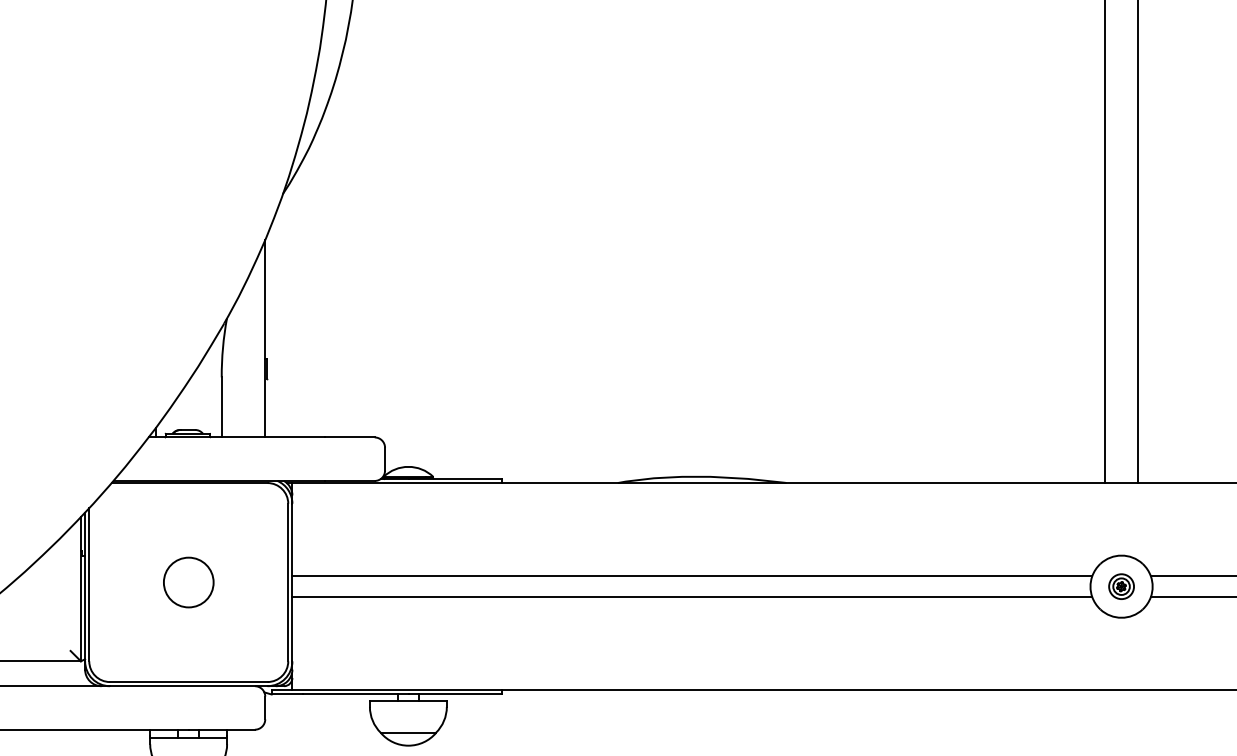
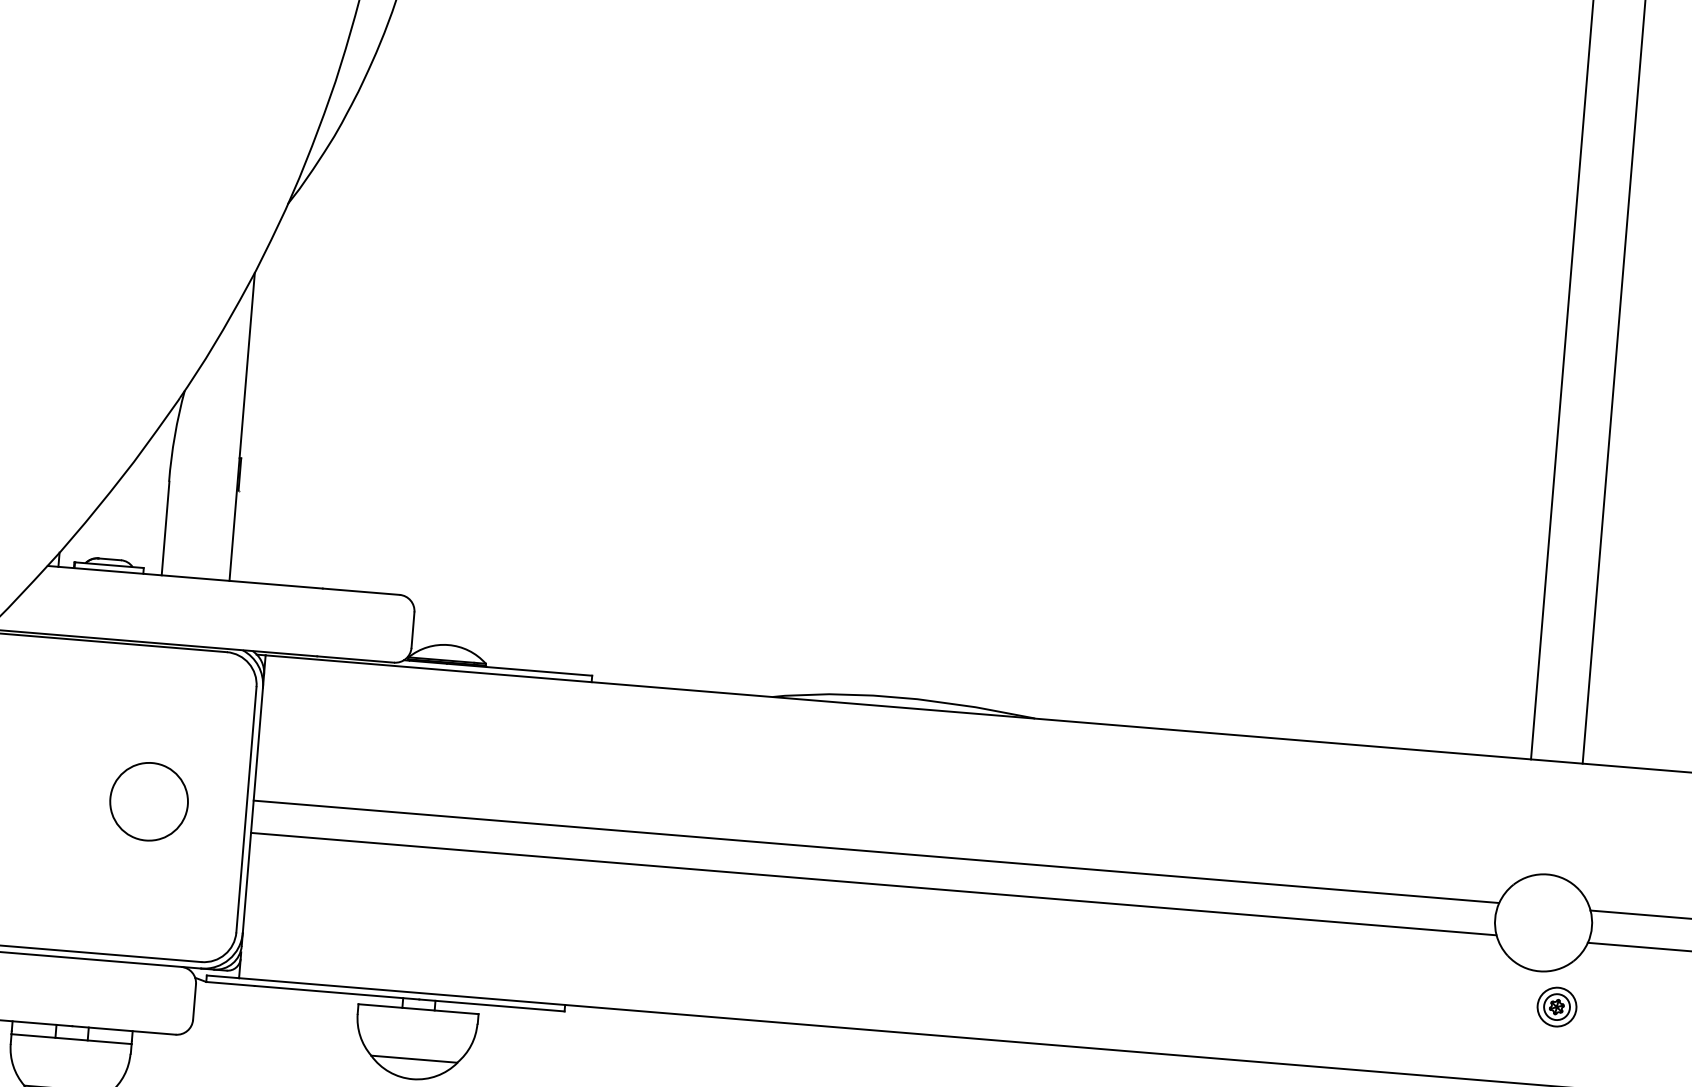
circle: (188, 582) -> (148, 801), moved
part: (1121, 586) -> (1556, 1006), moved

